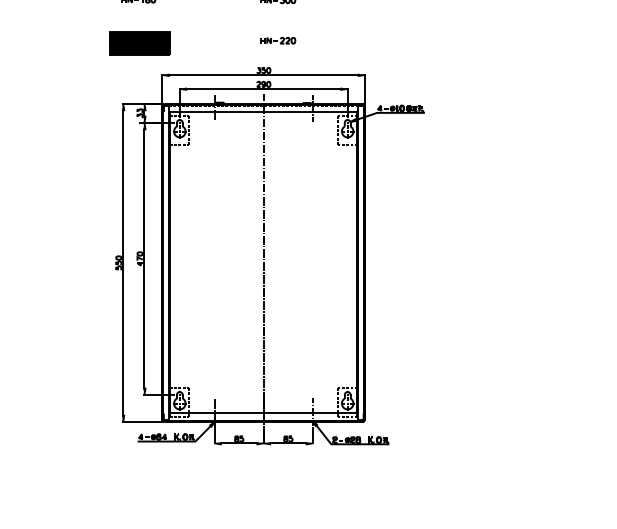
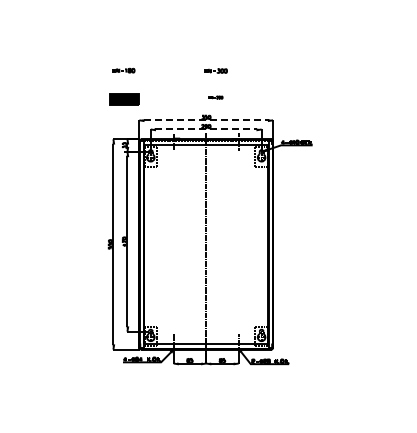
part: (277, 40) -> (215, 97), size x0.6
part: (139, 43) -> (124, 99), size x0.7
line: (264, 75) -> (206, 120), solid -> dashed
line: (264, 88) -> (206, 129), solid -> dashed

